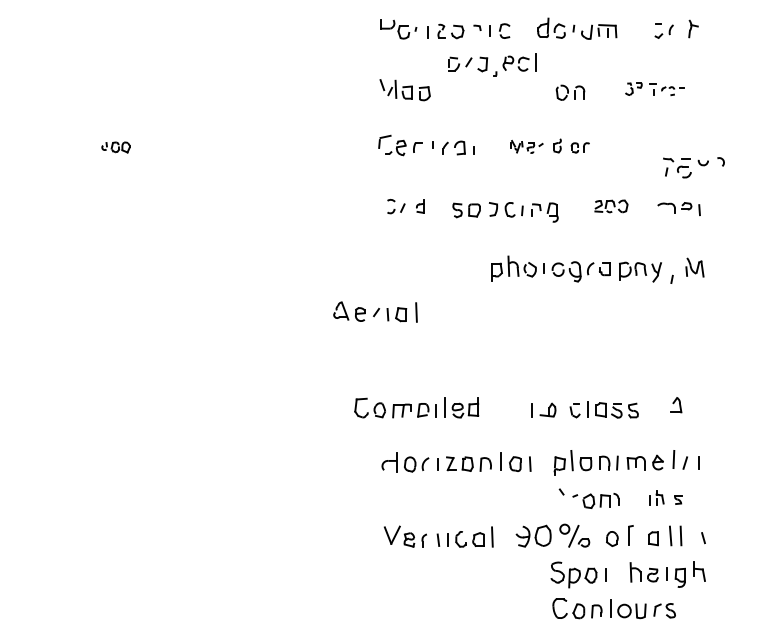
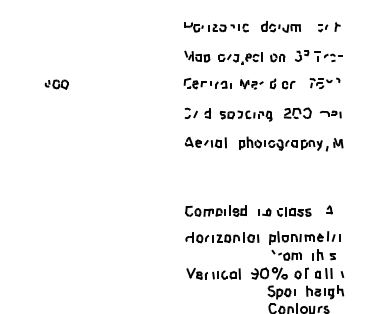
part: (491, 65) -> (240, 58), moved
part: (654, 87) -> (318, 55), size x1.67
part: (549, 145) -> (267, 83), size x1.43
part: (115, 147) -> (56, 84), size x1.67
part: (693, 165) -> (324, 82), moved
part: (405, 204) -> (197, 112), size x1.43
part: (611, 204) -> (297, 112), size x1.67
part: (374, 311) -> (205, 142), moved
part: (415, 406) -> (215, 210), moved
part: (664, 496) -> (323, 254), size x1.43

